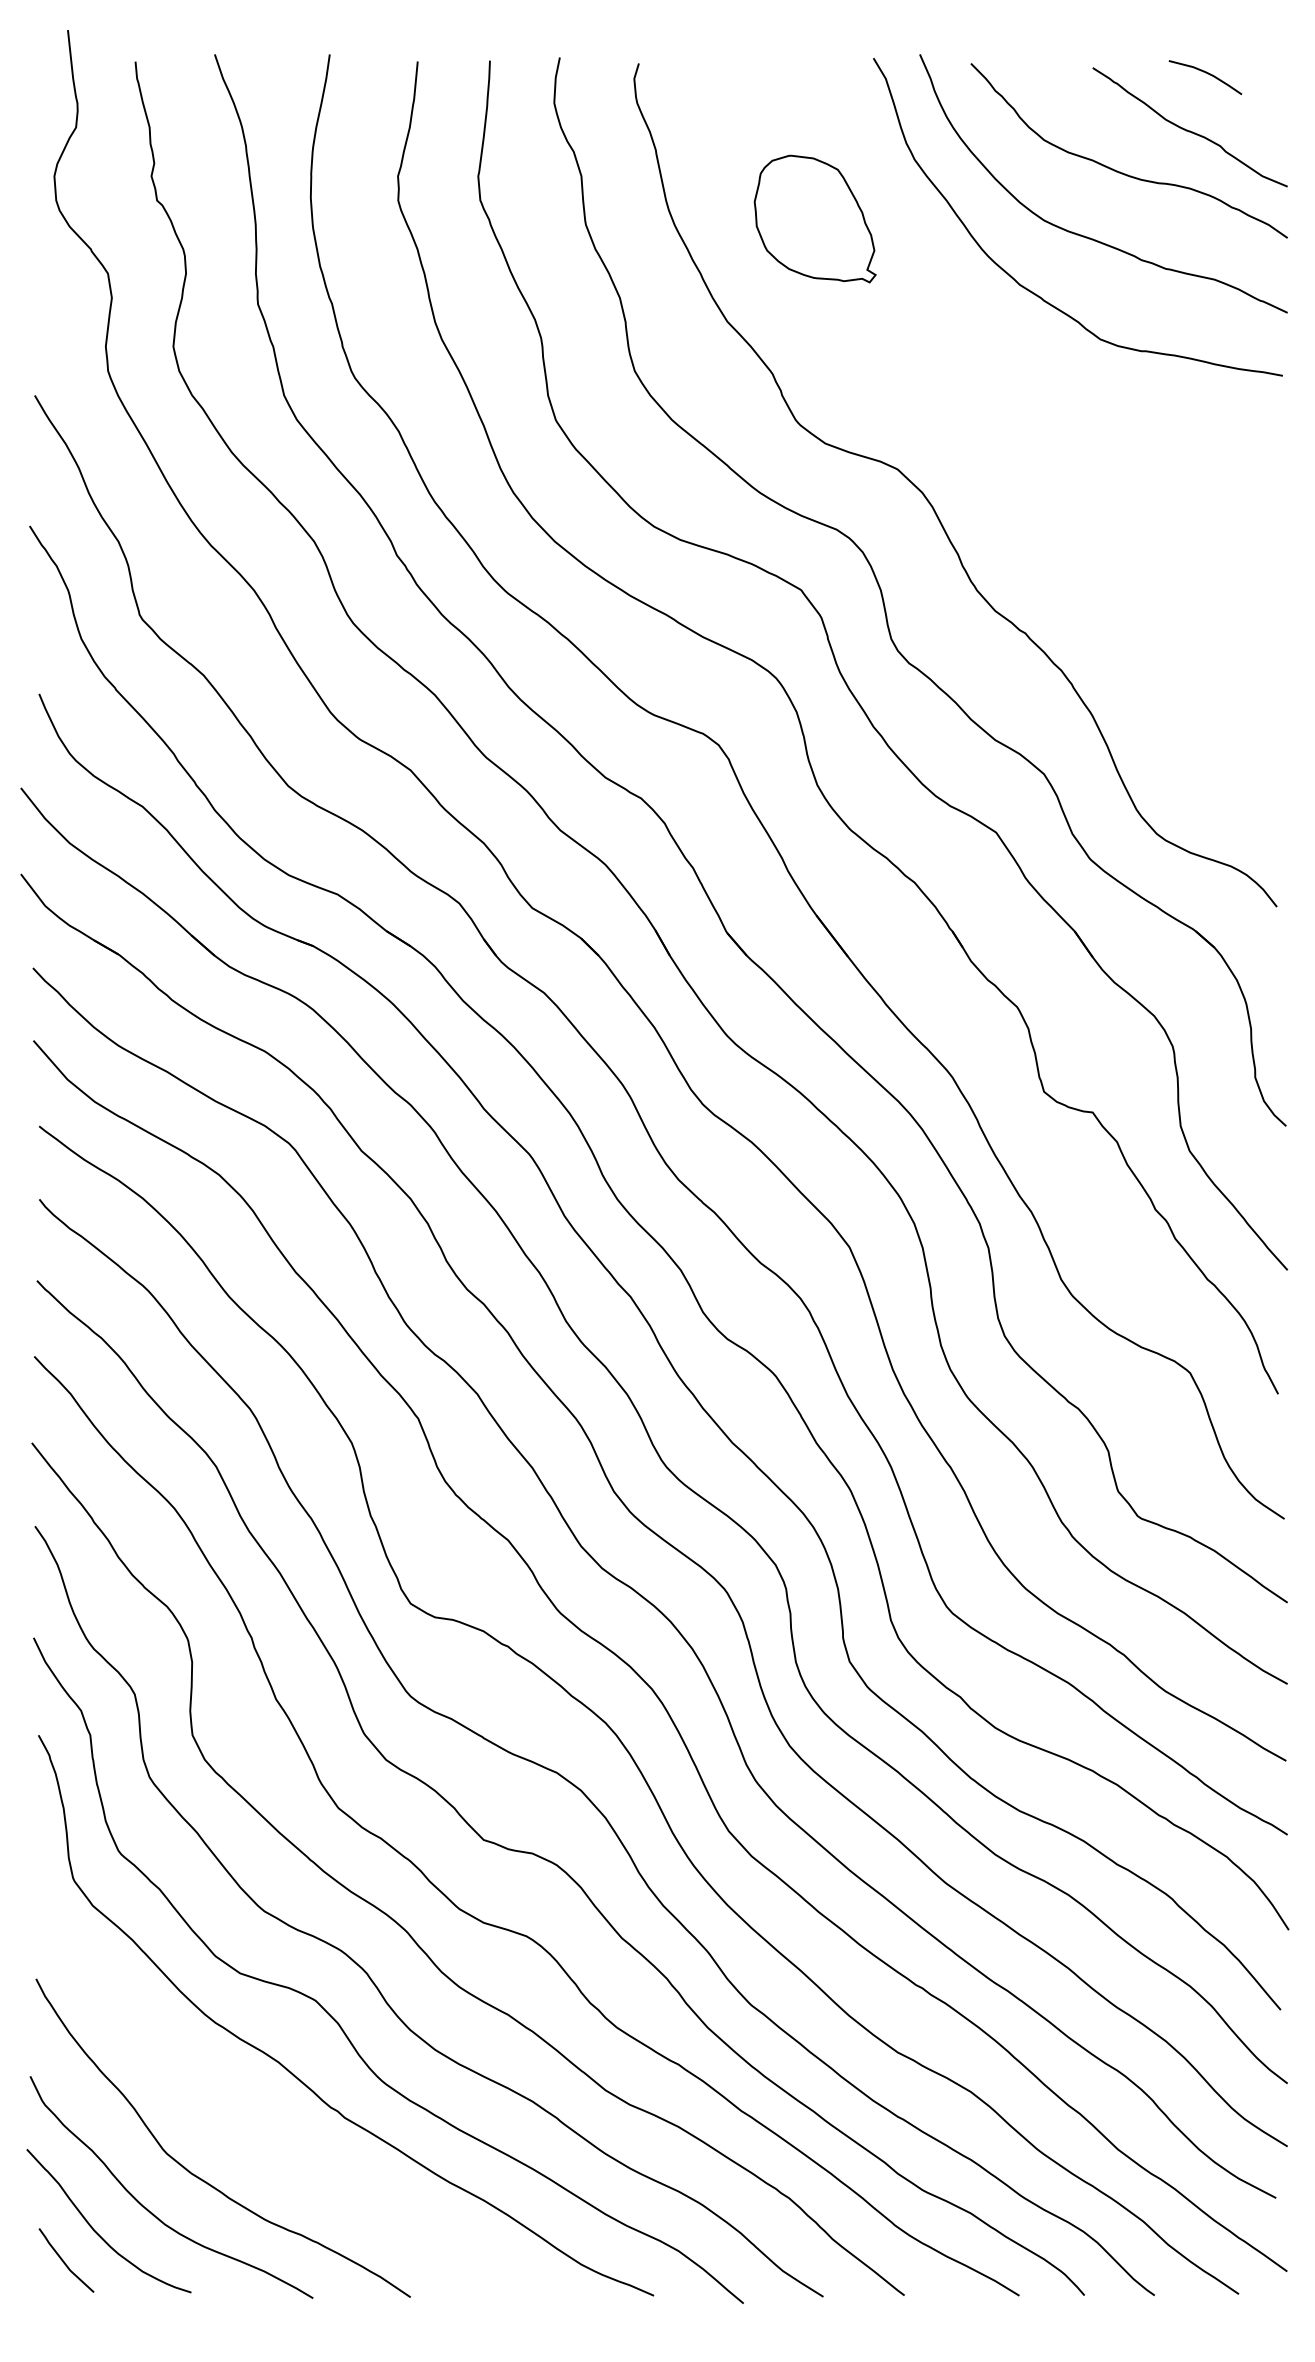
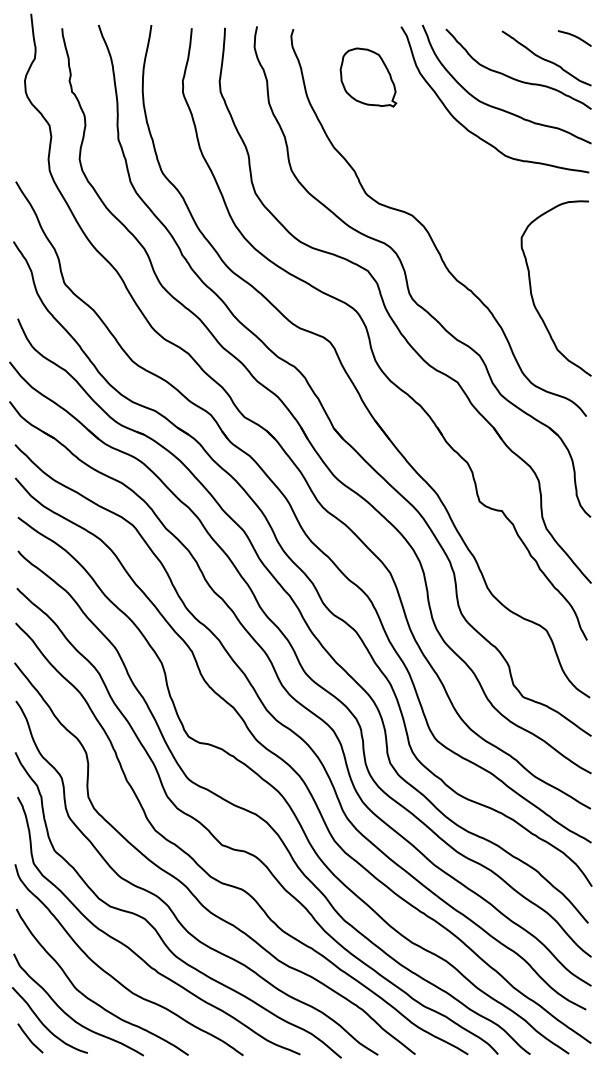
curve: (1207, 75) -> (575, 37), moved
part: (815, 218) -> (368, 77), moved
curve: (1159, 641) -> (532, 294), added
curve: (247, 2125) -> (113, 976), added

